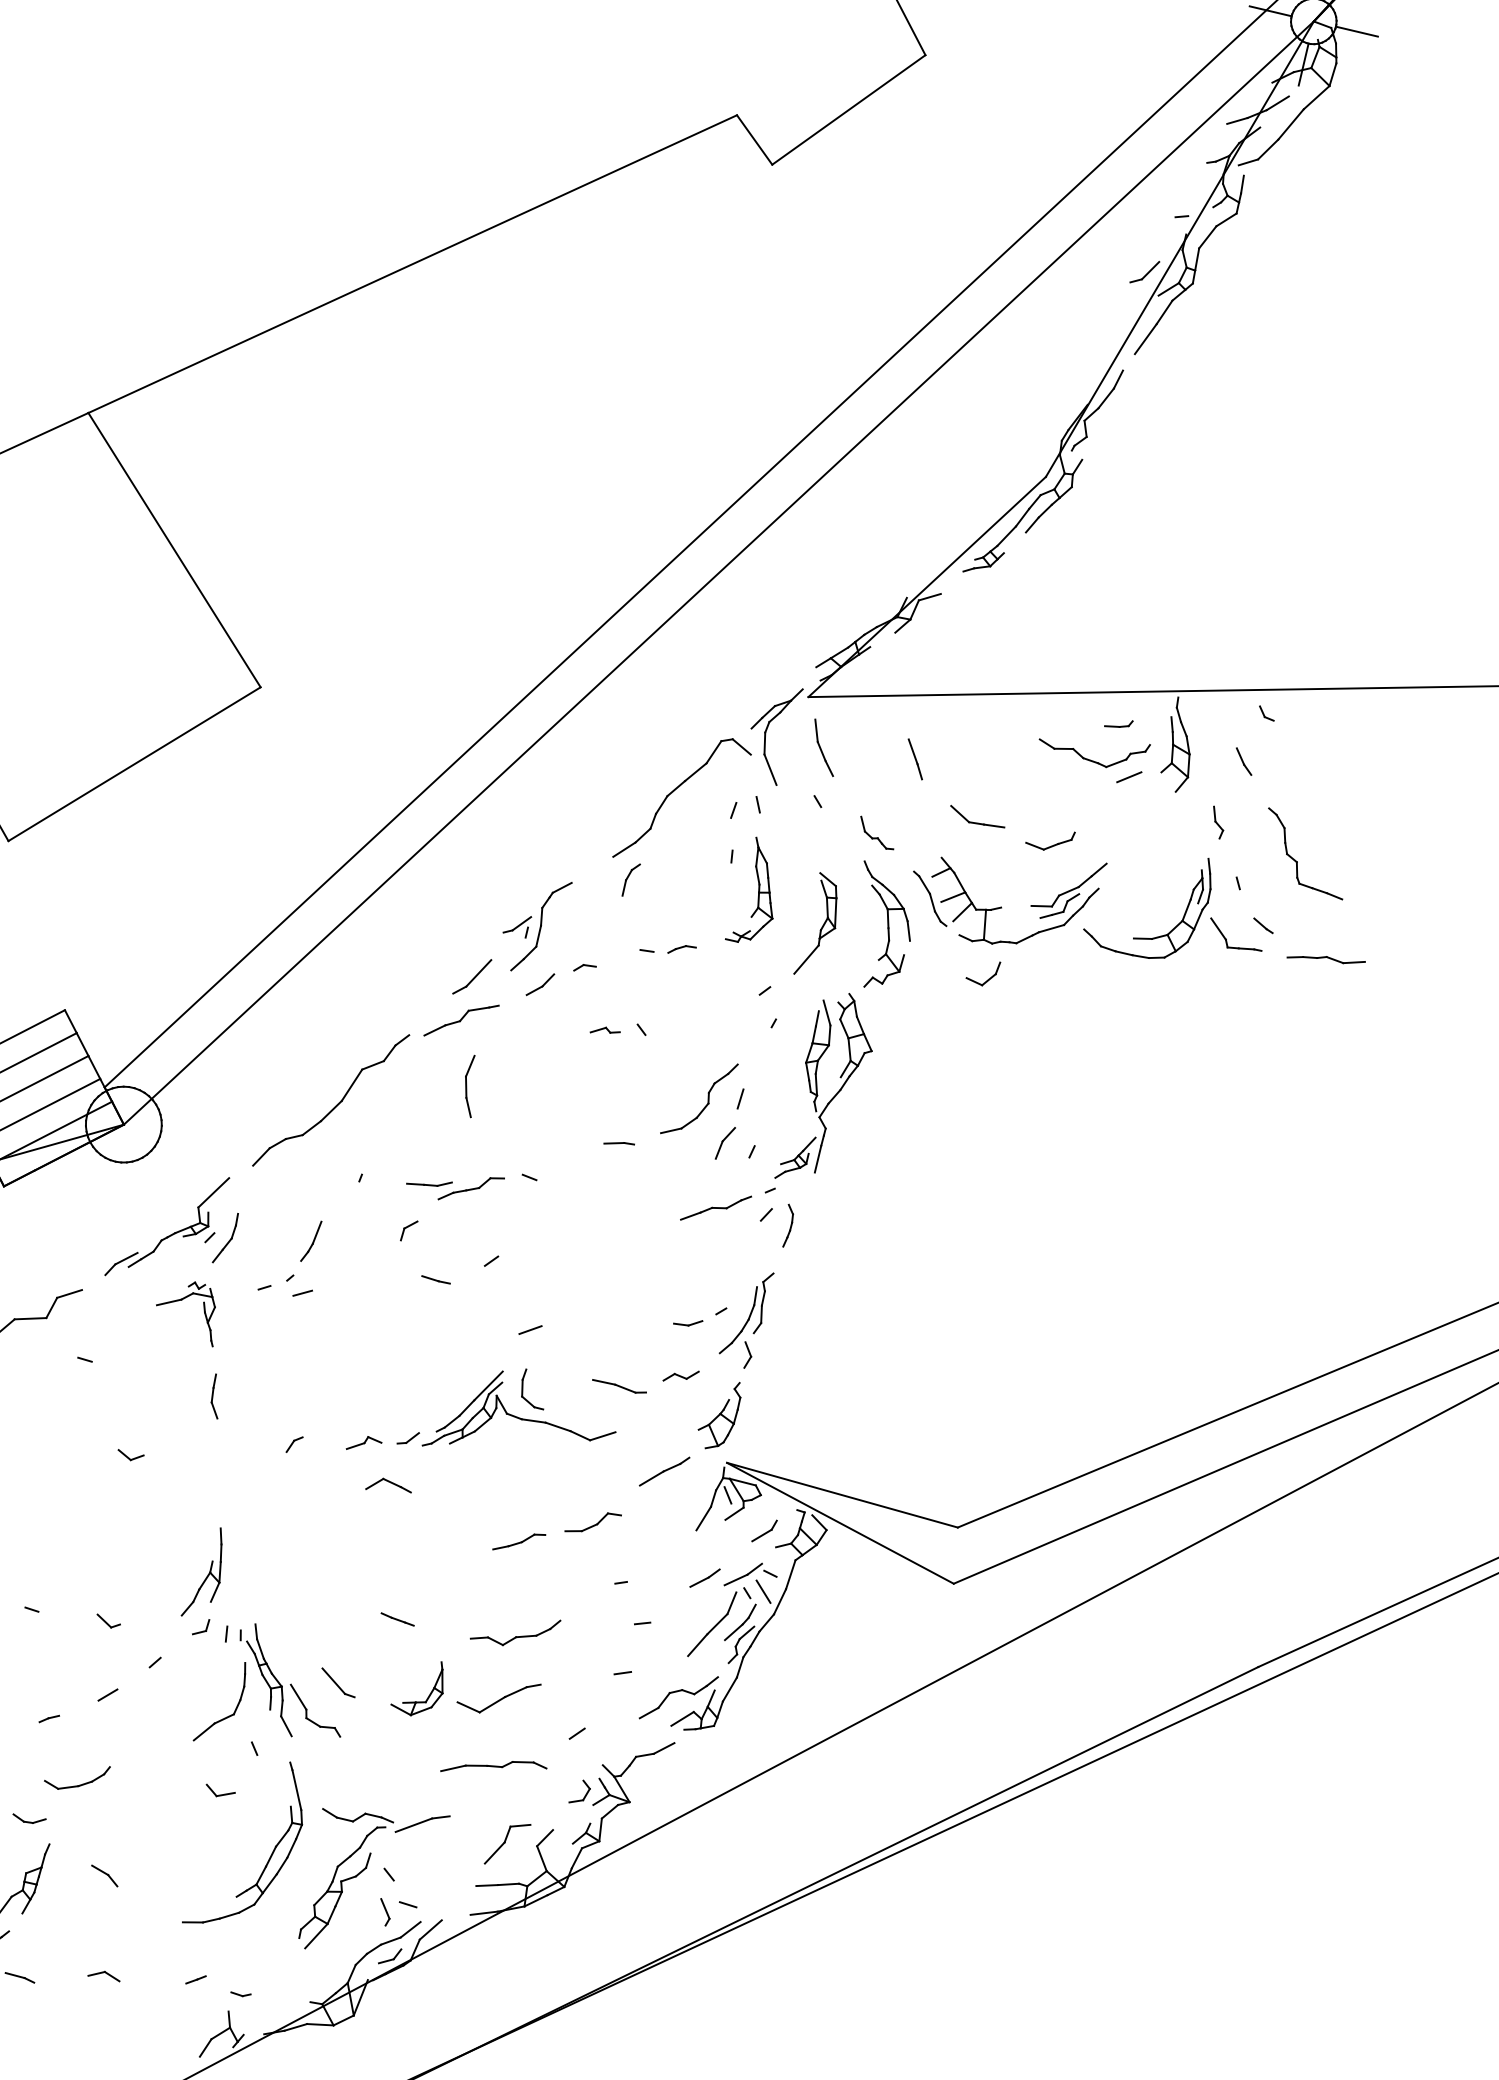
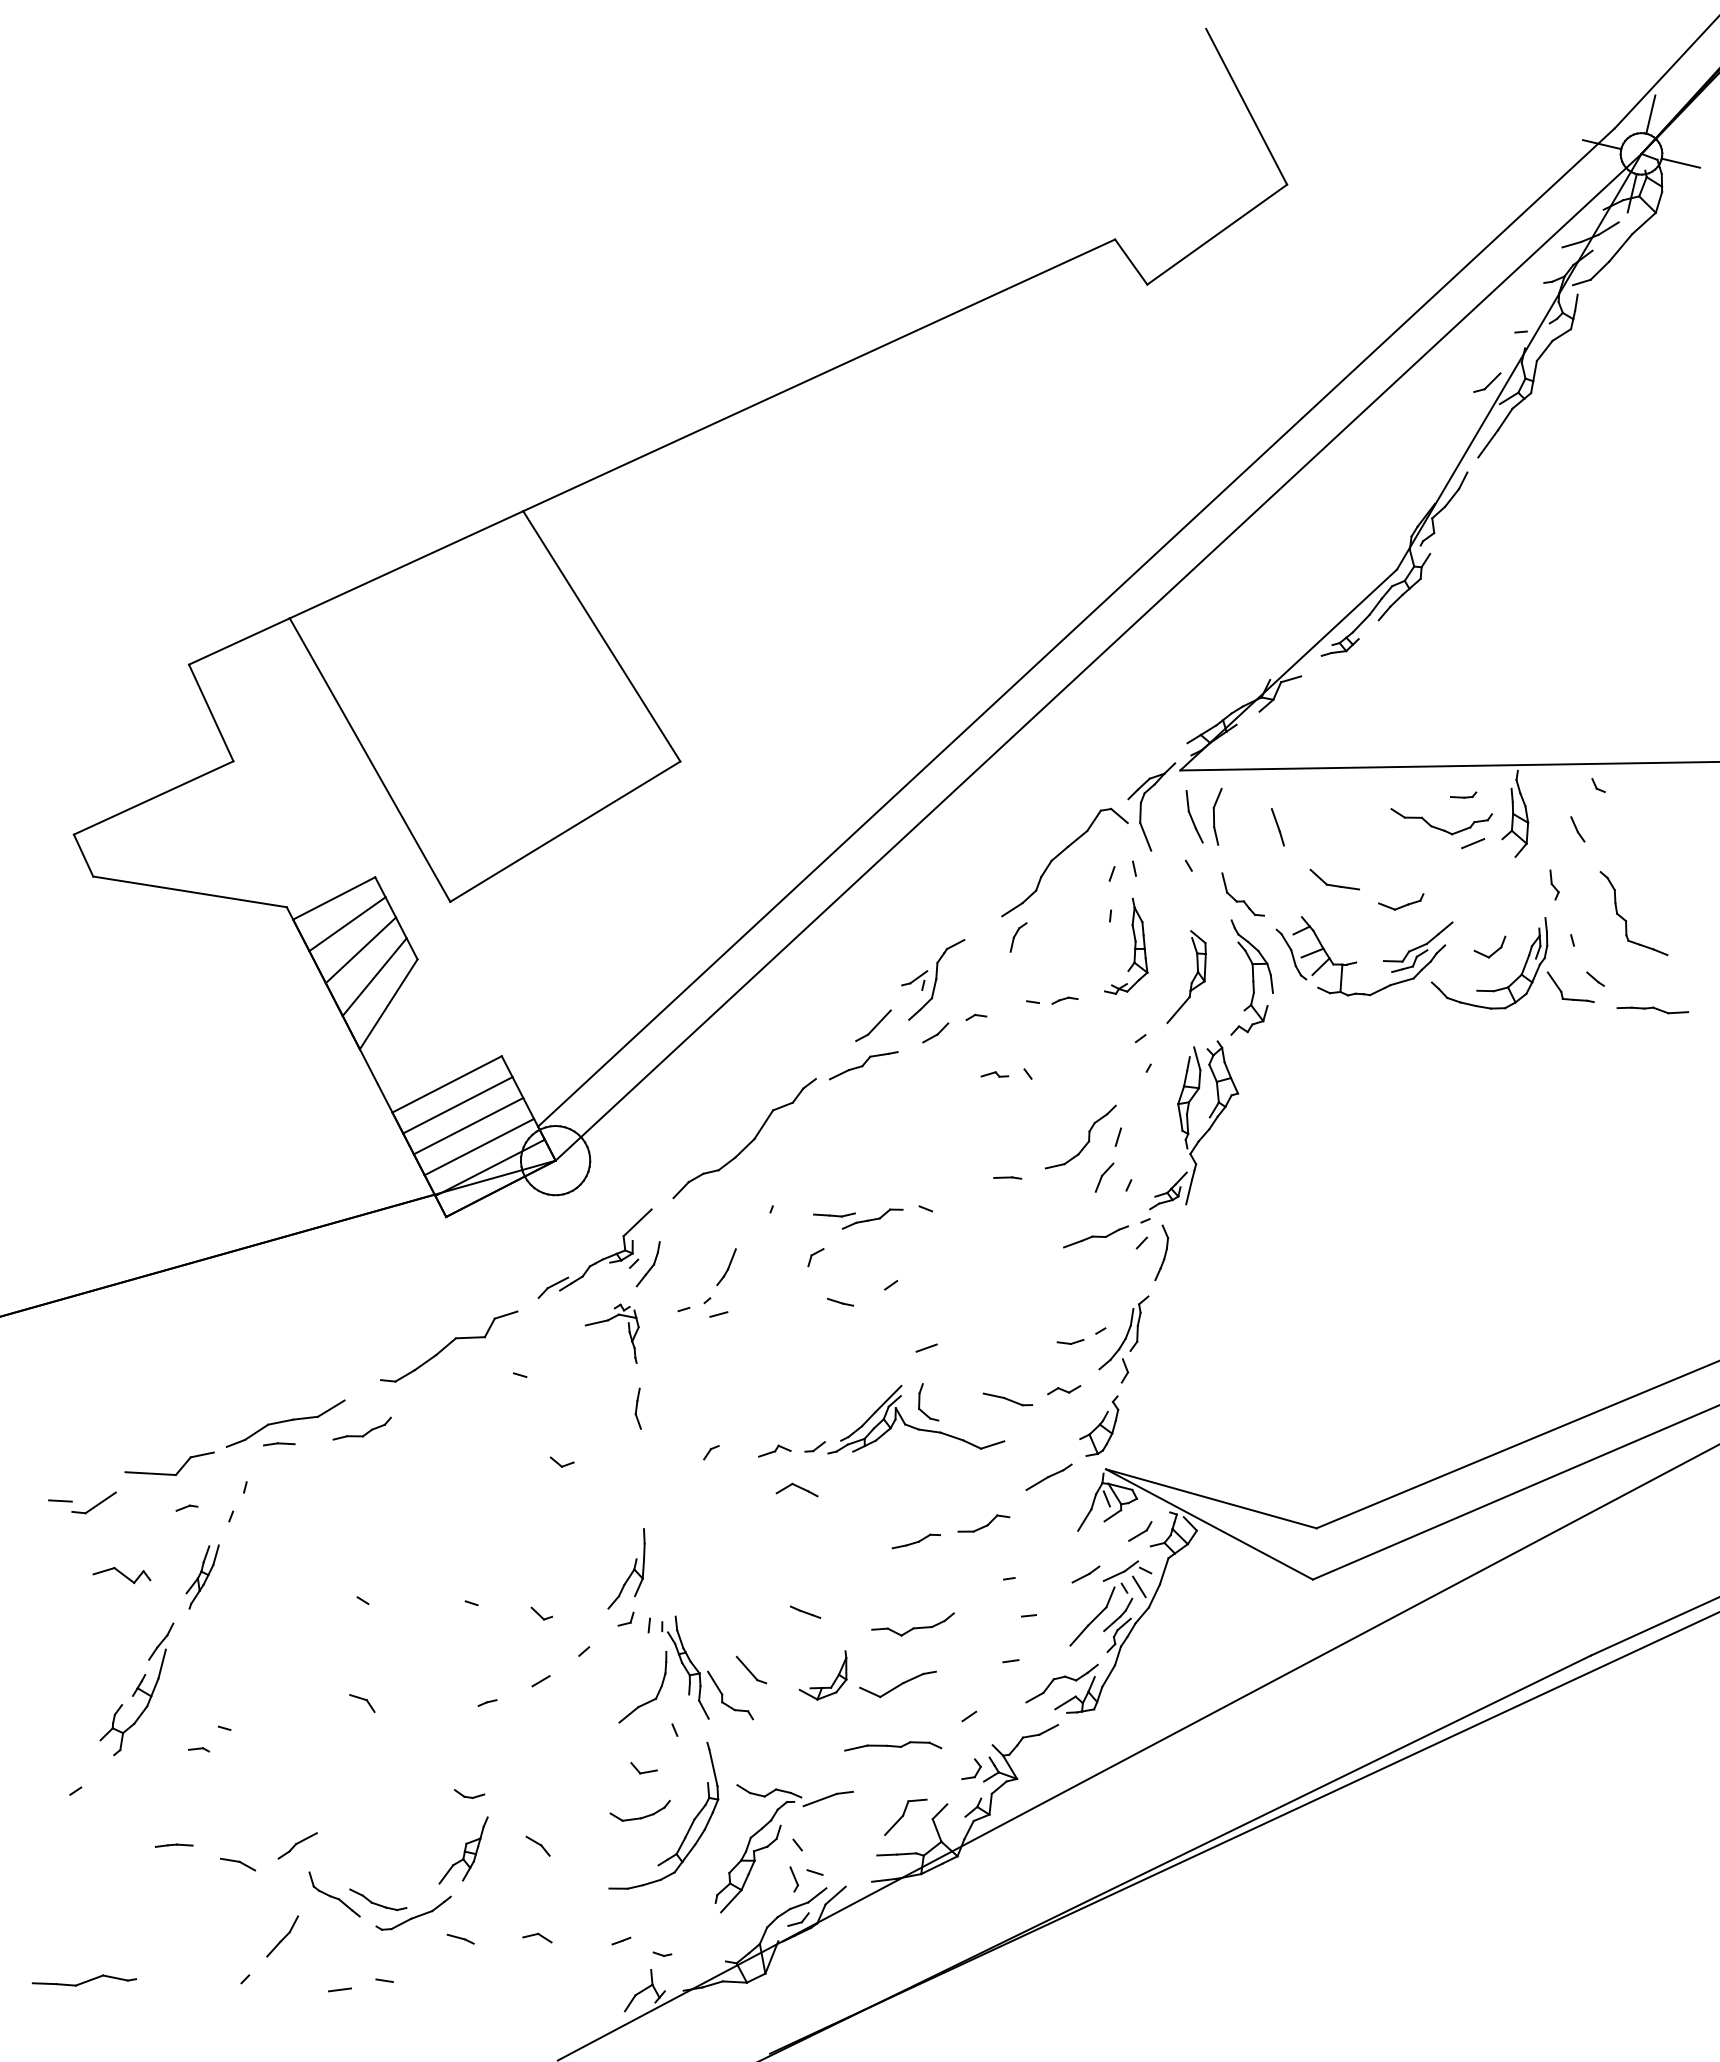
part: (876, 833) -> (1242, 894), size x1.43
part: (988, 978) -> (1494, 951), moved
part: (470, 1086) -> (1217, 816), moved
part: (787, 1225) -> (1161, 1252), size x1.43
part: (79, 1784) -> (642, 1816), moved

